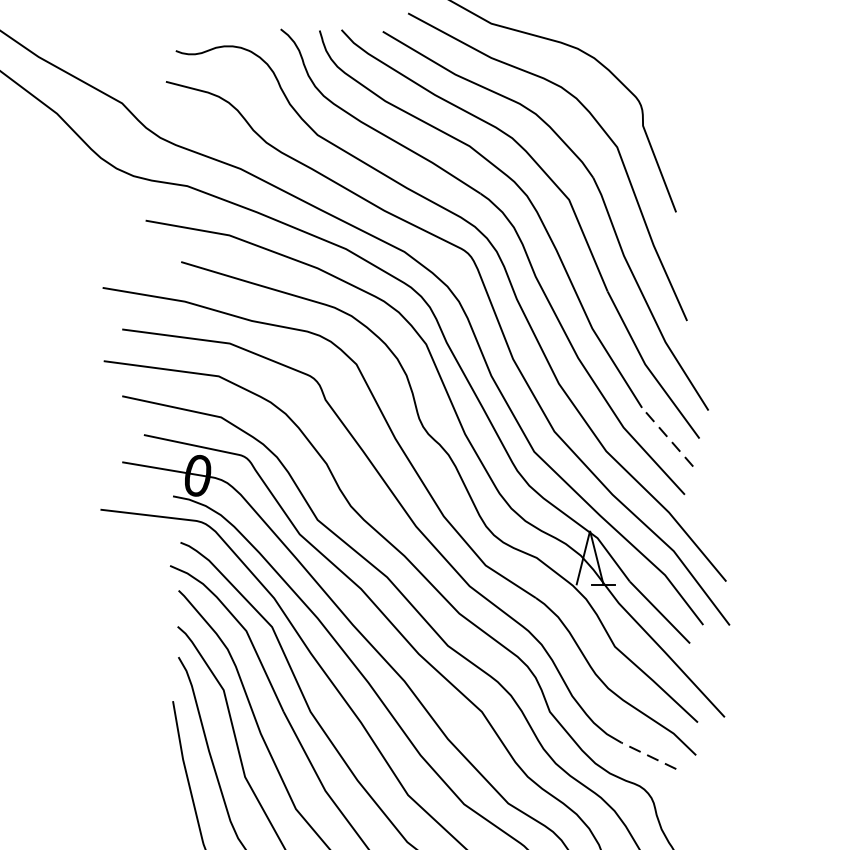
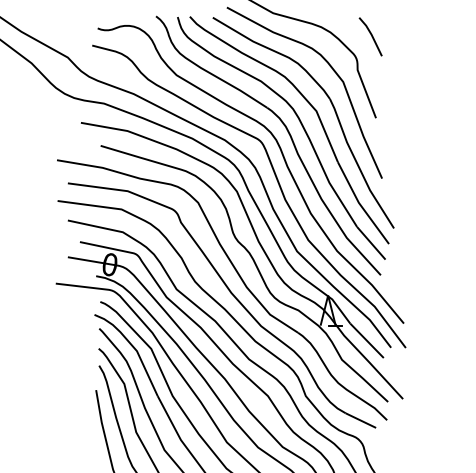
line: (666, 63) -> (370, 35), added
line: (667, 437) -> (371, 243), dashed -> solid
line: (648, 755) -> (360, 420), dashed -> solid

